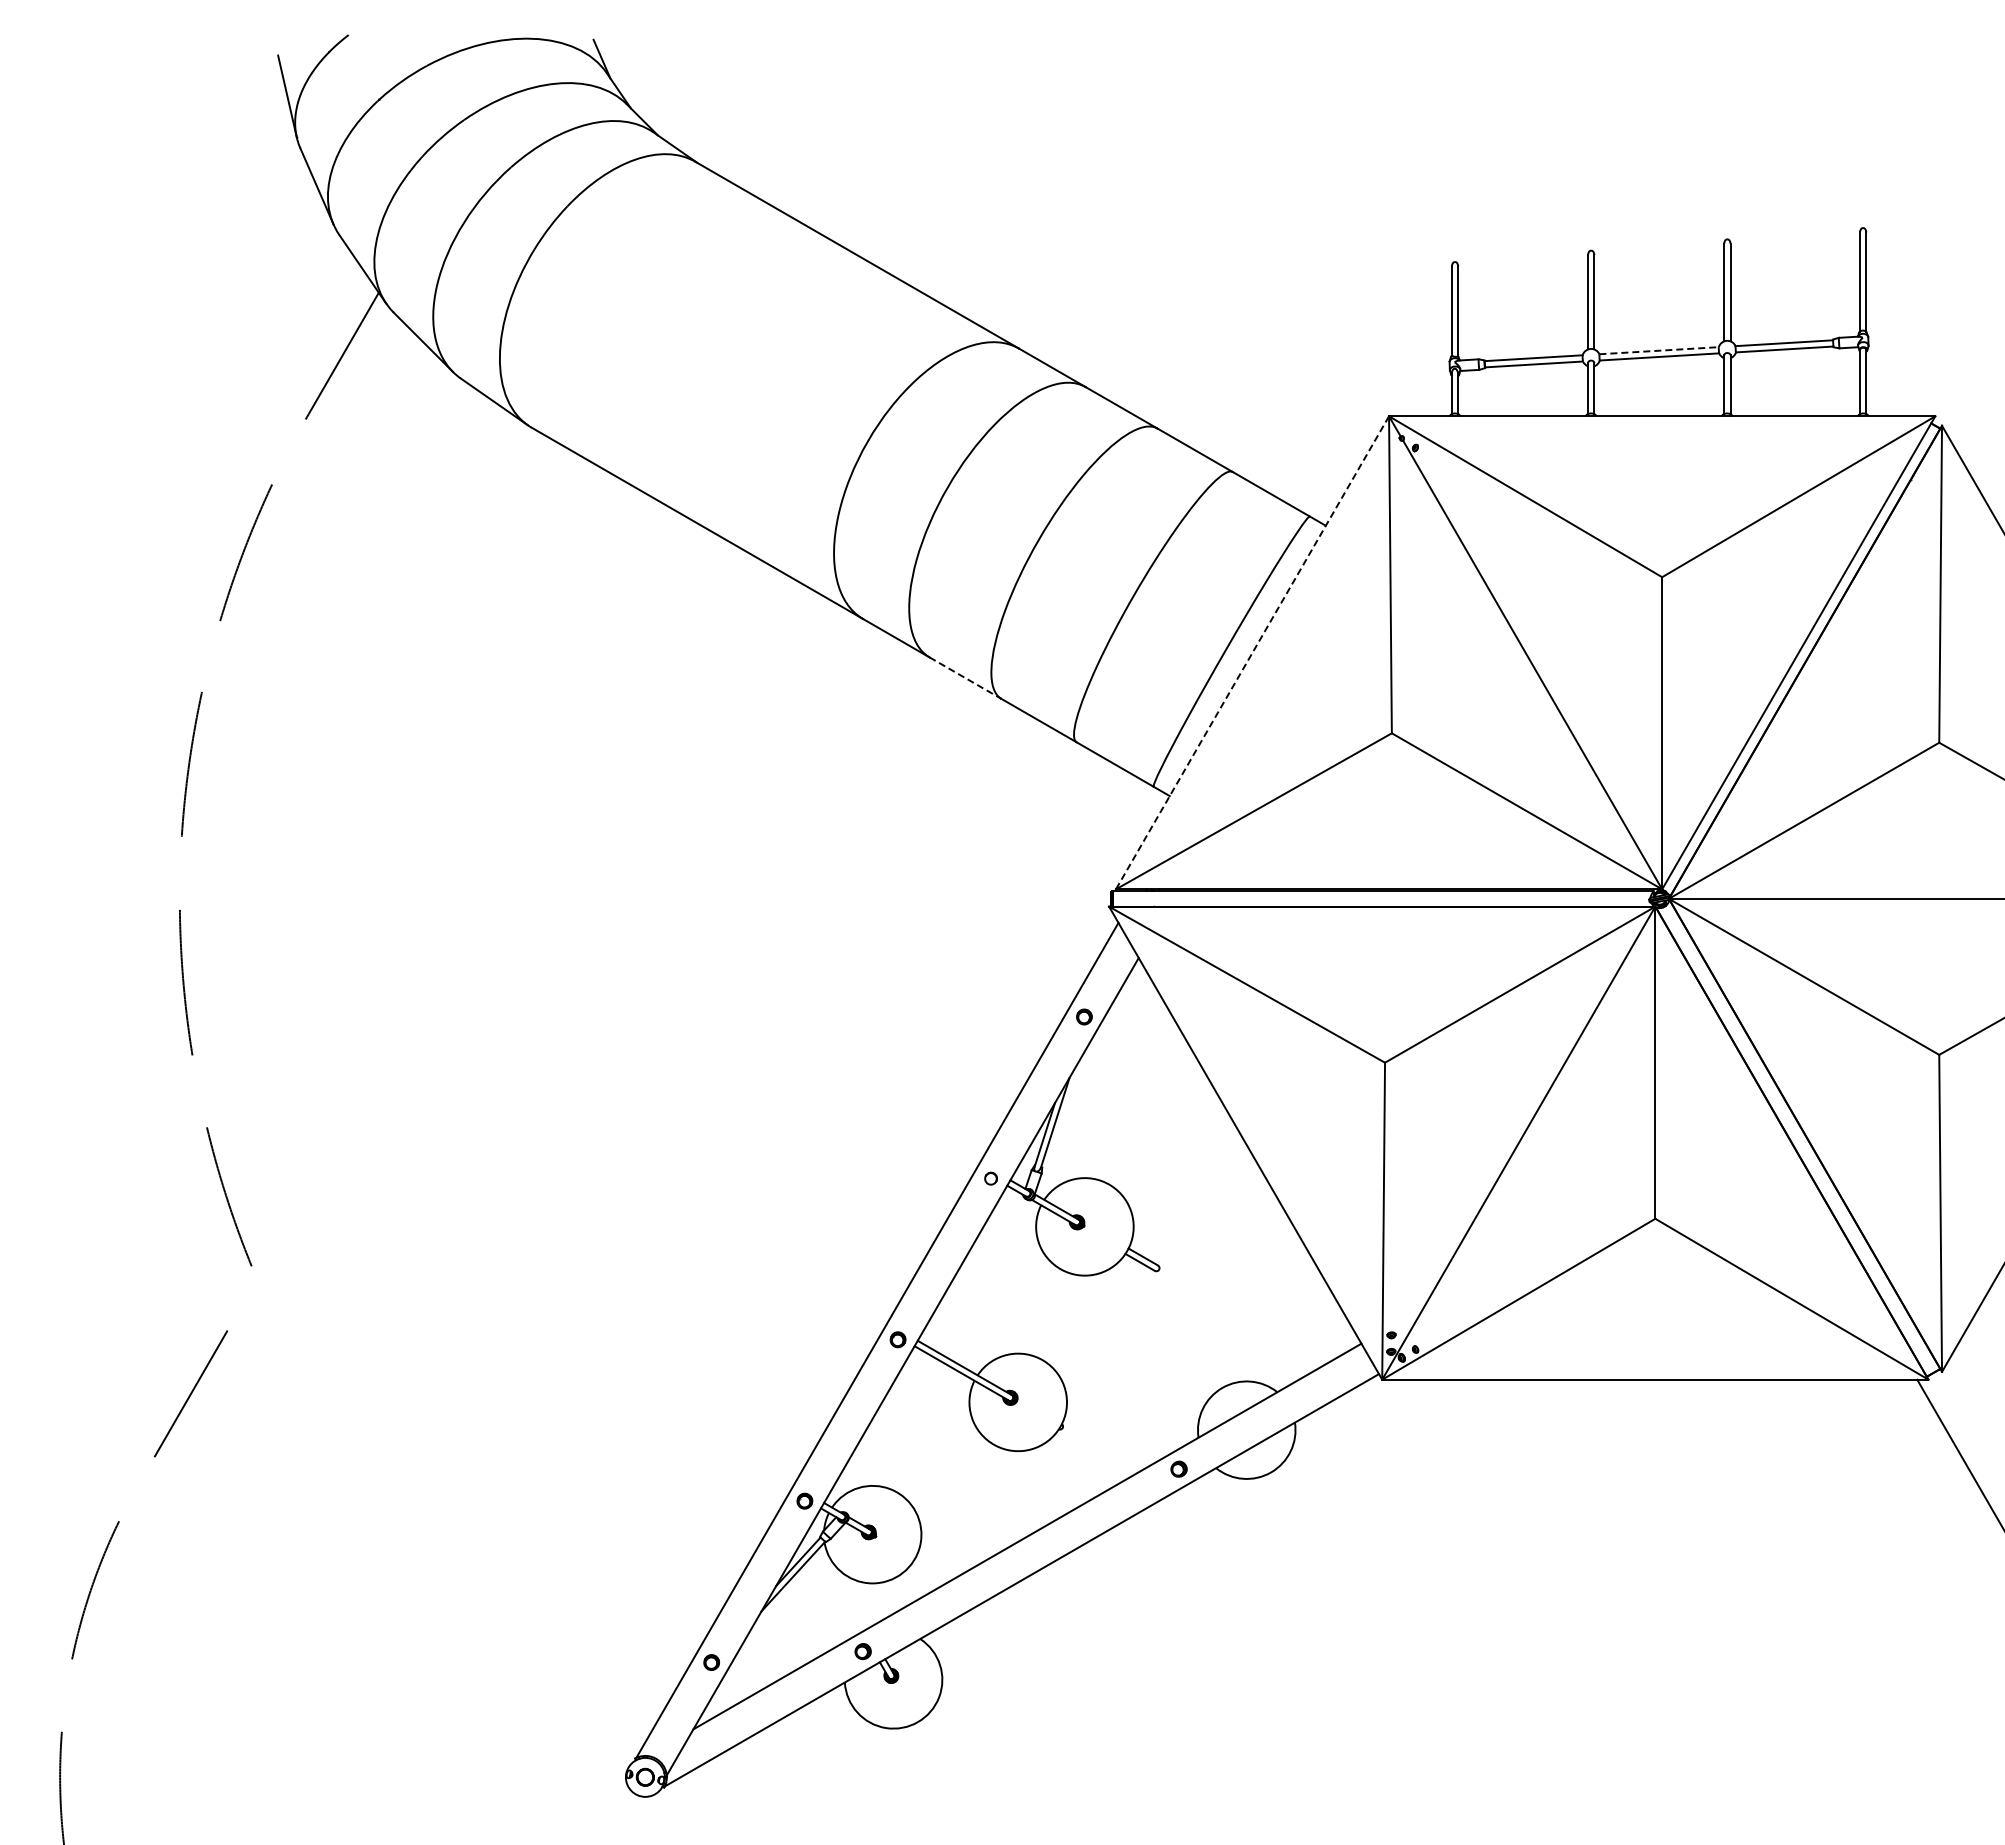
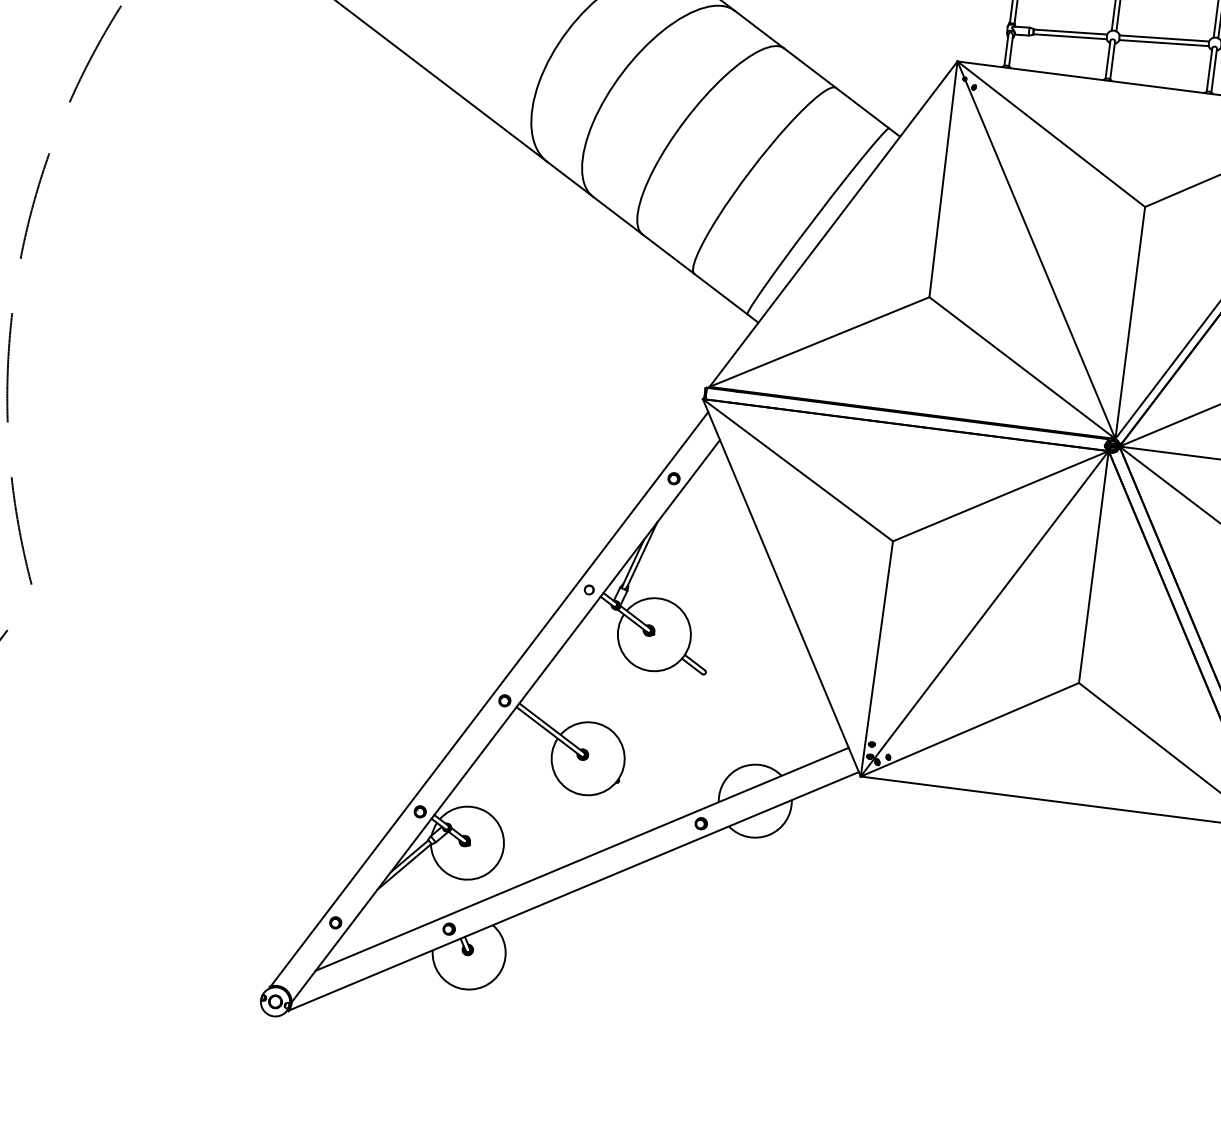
line: (1659, 350) -> (1164, 38), dashed -> solid
line: (1252, 653) -> (833, 224), dashed -> solid
line: (965, 678) -> (617, 215), dashed -> solid

